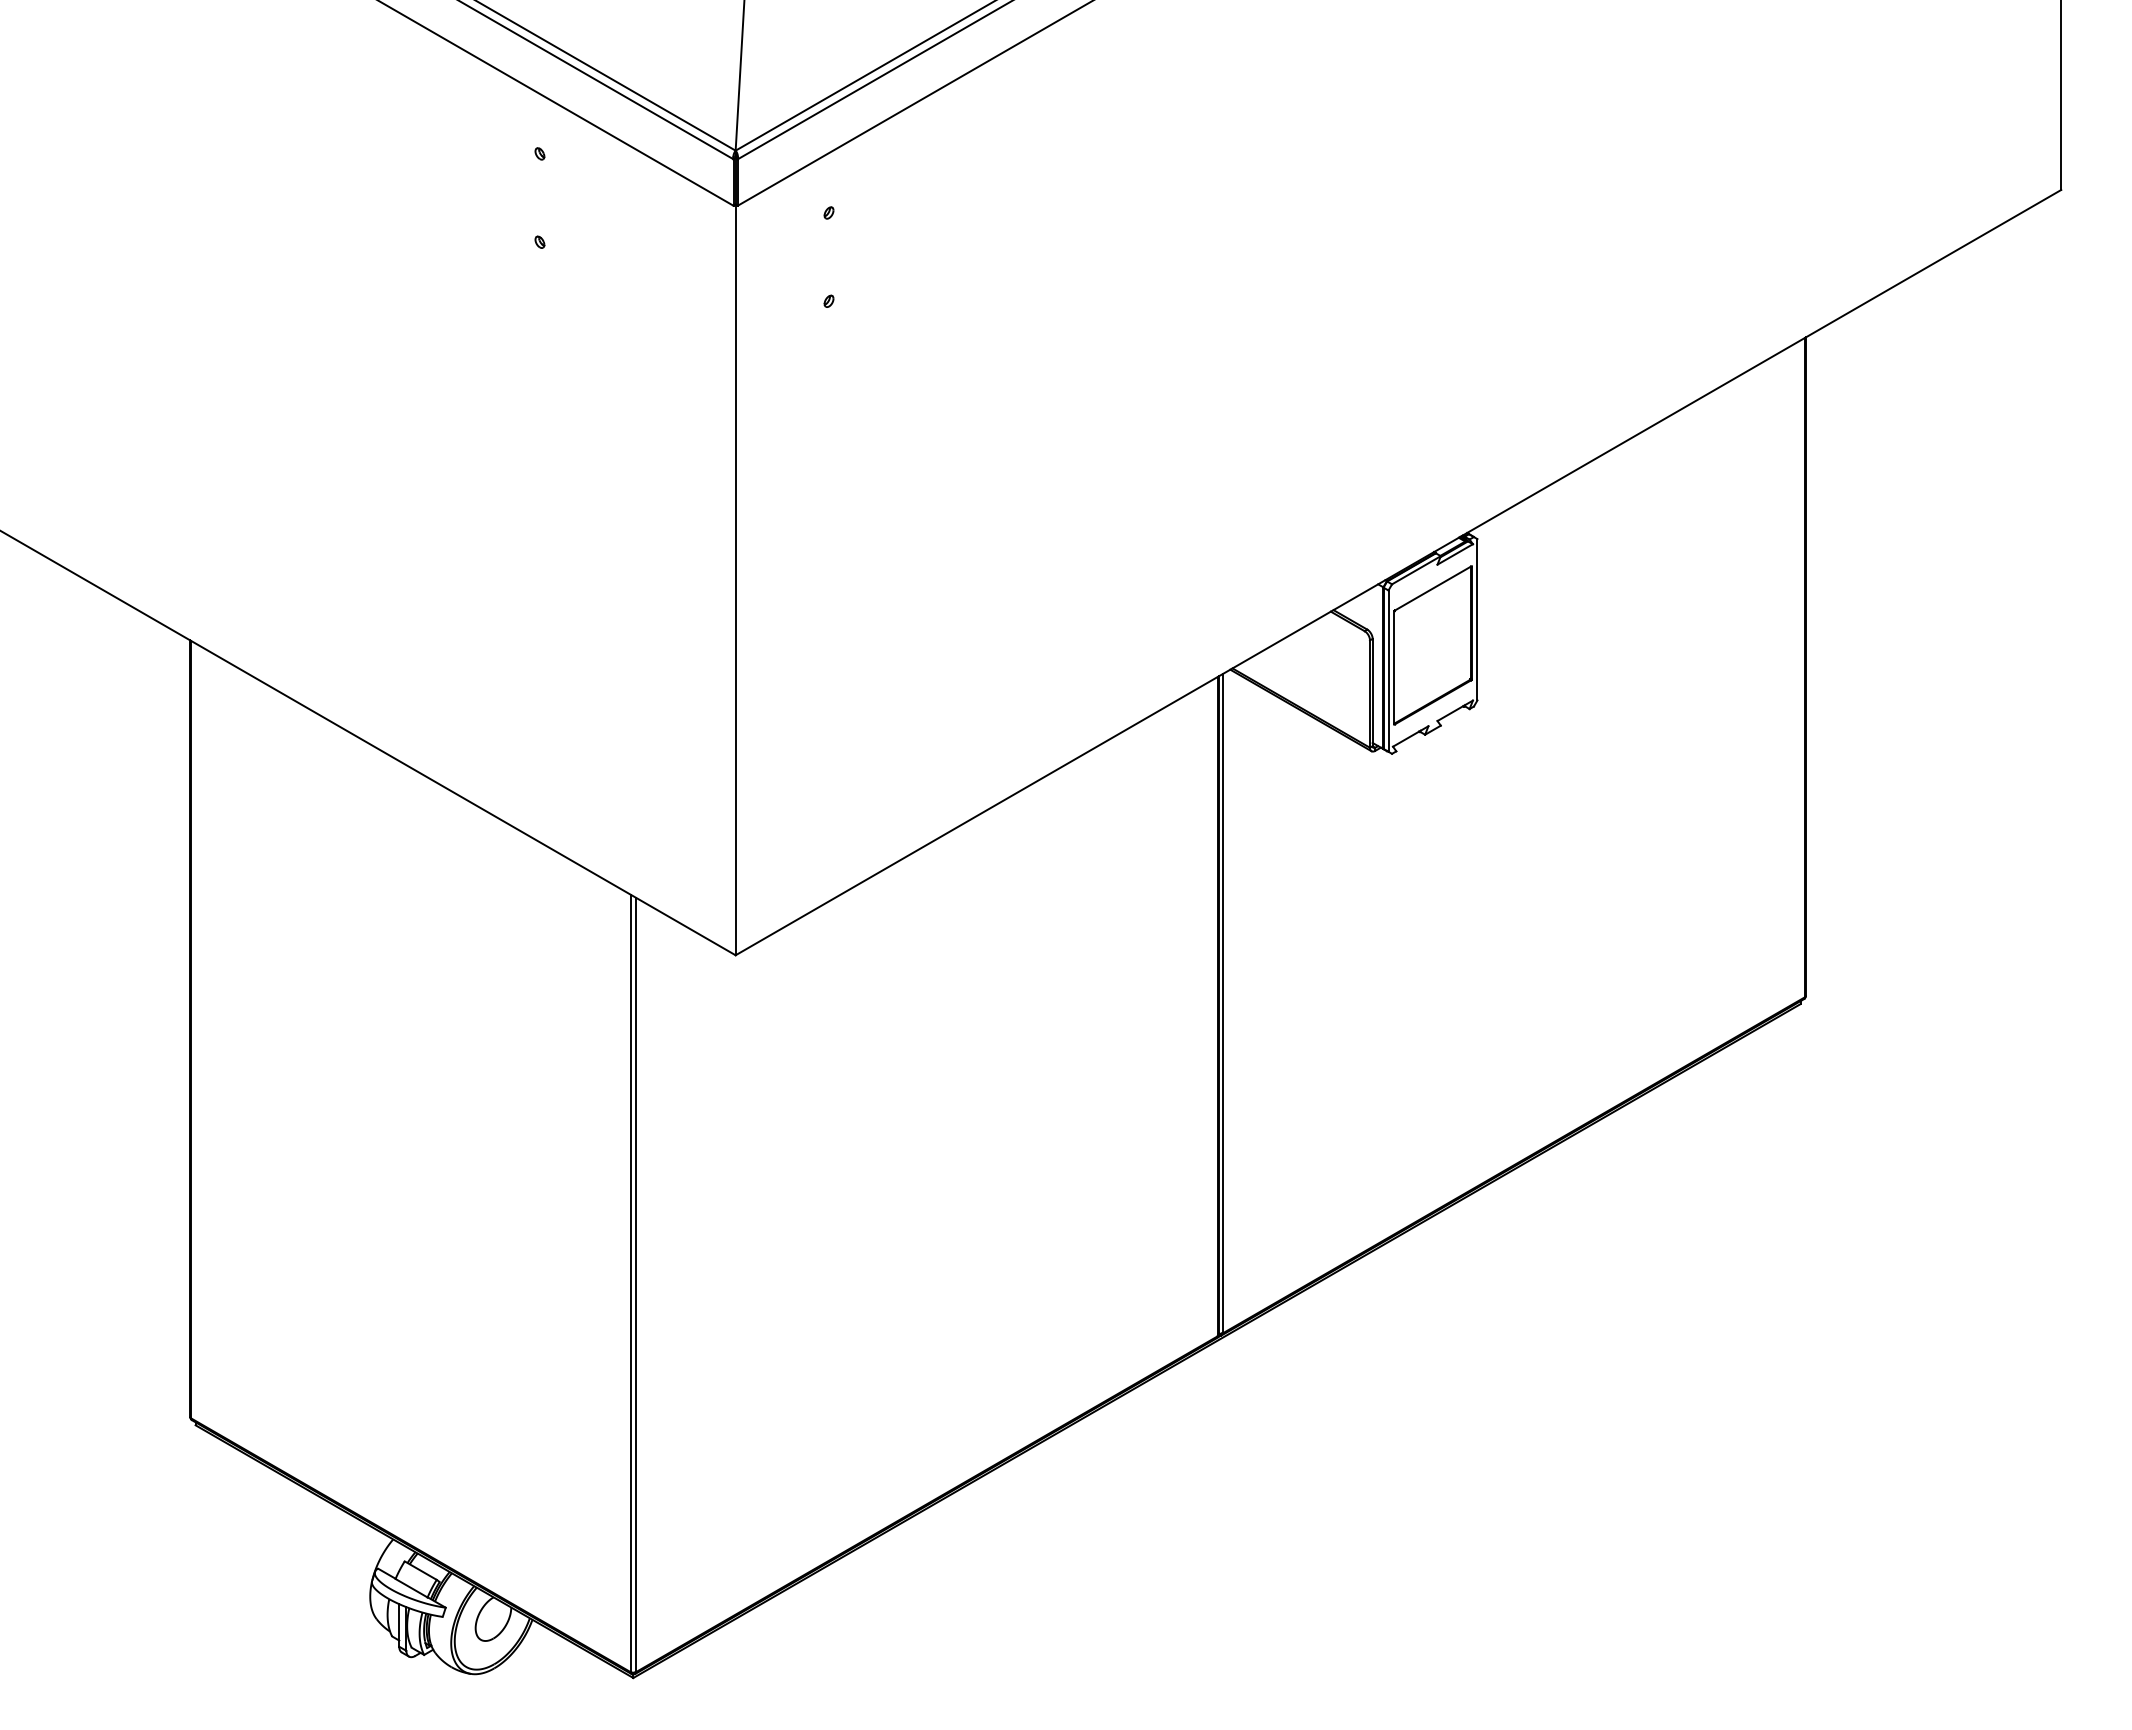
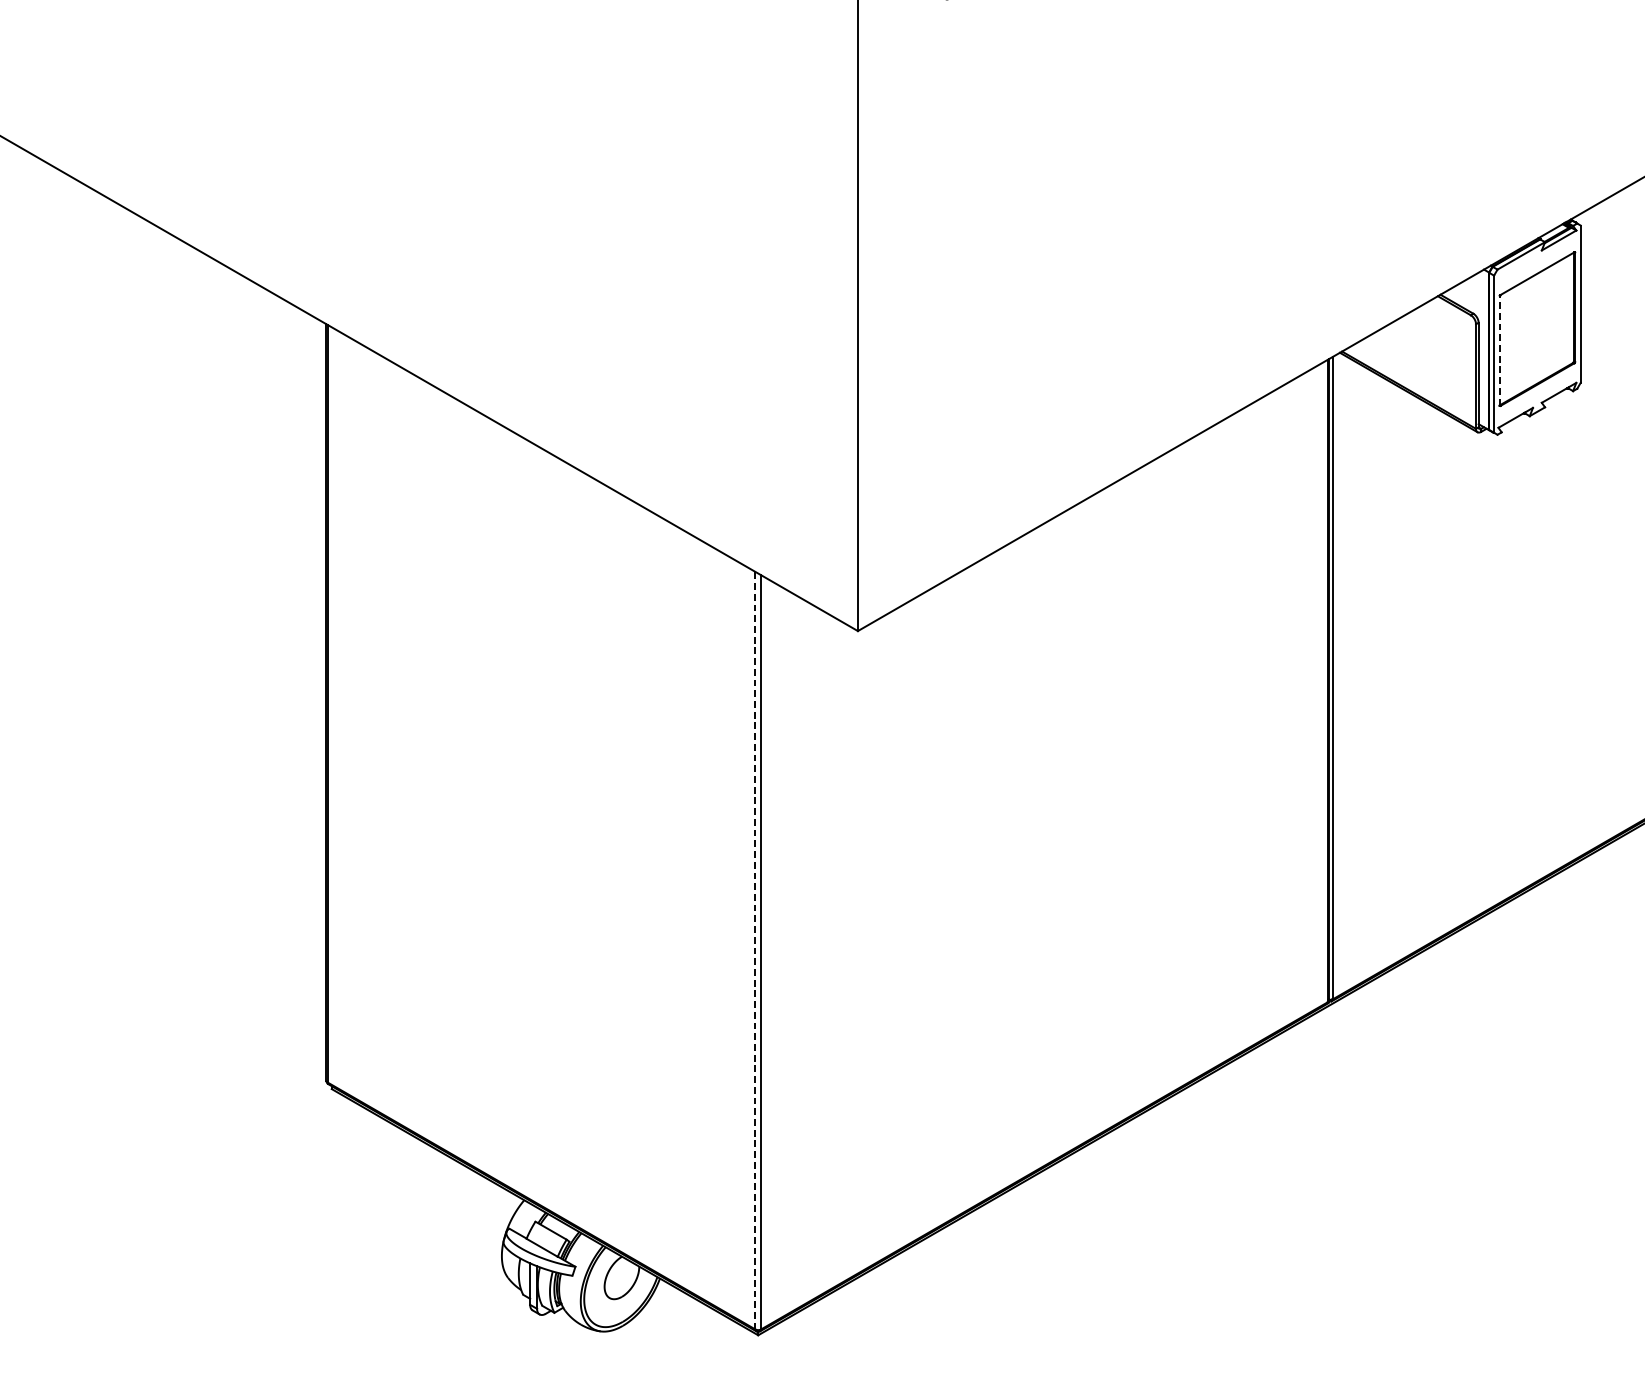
line: (1394, 667) -> (1499, 350), solid -> dashed
line: (630, 1283) -> (755, 950), solid -> dashed

